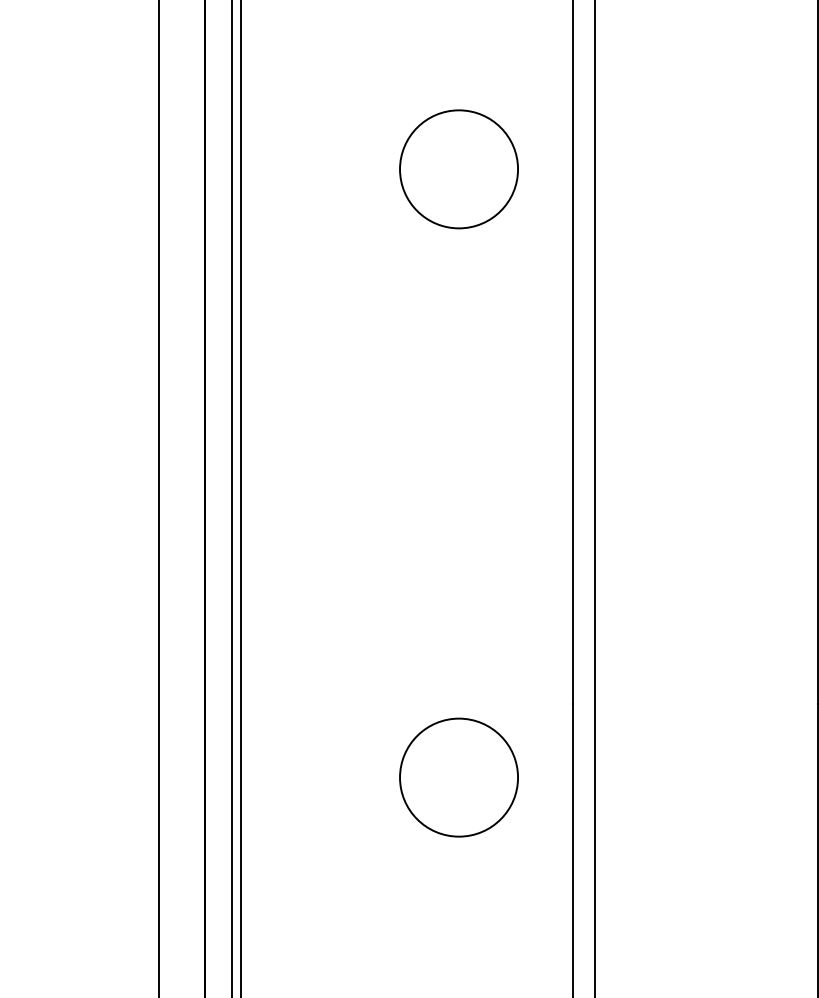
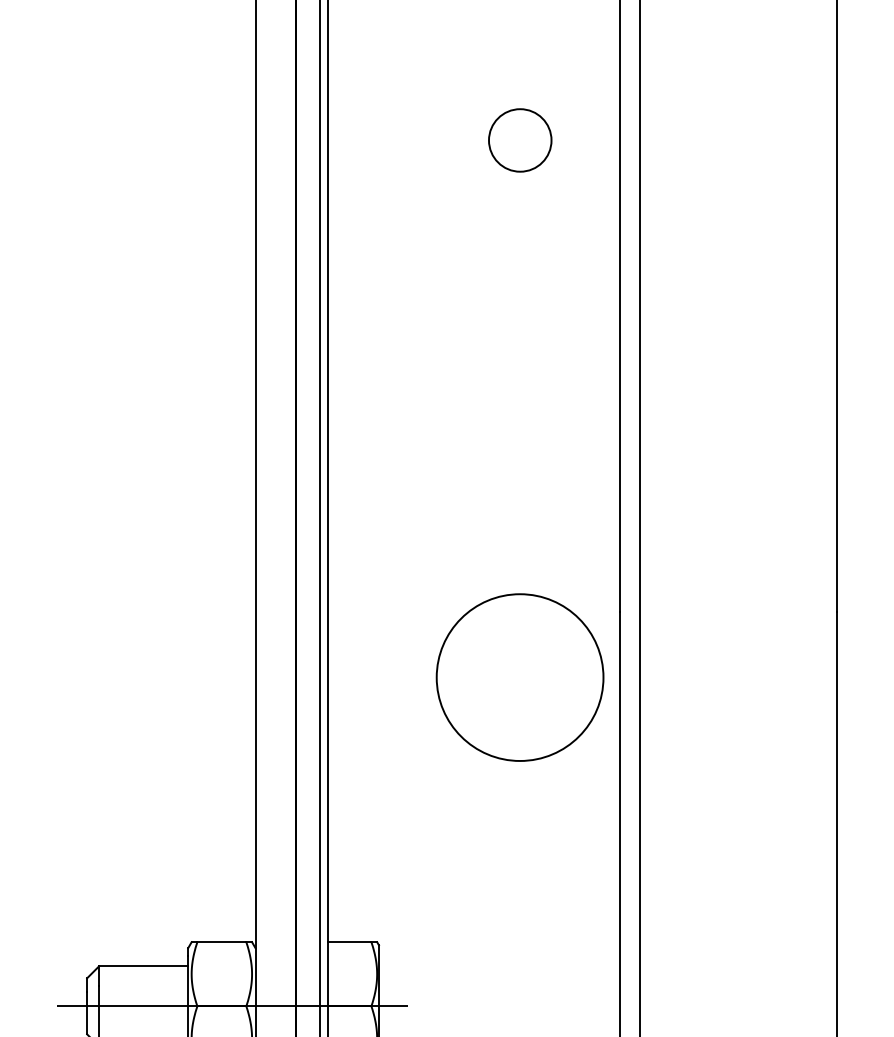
circle: (459, 169) -> (520, 140), size x0.6
circle: (459, 777) -> (520, 677), size x1.6

